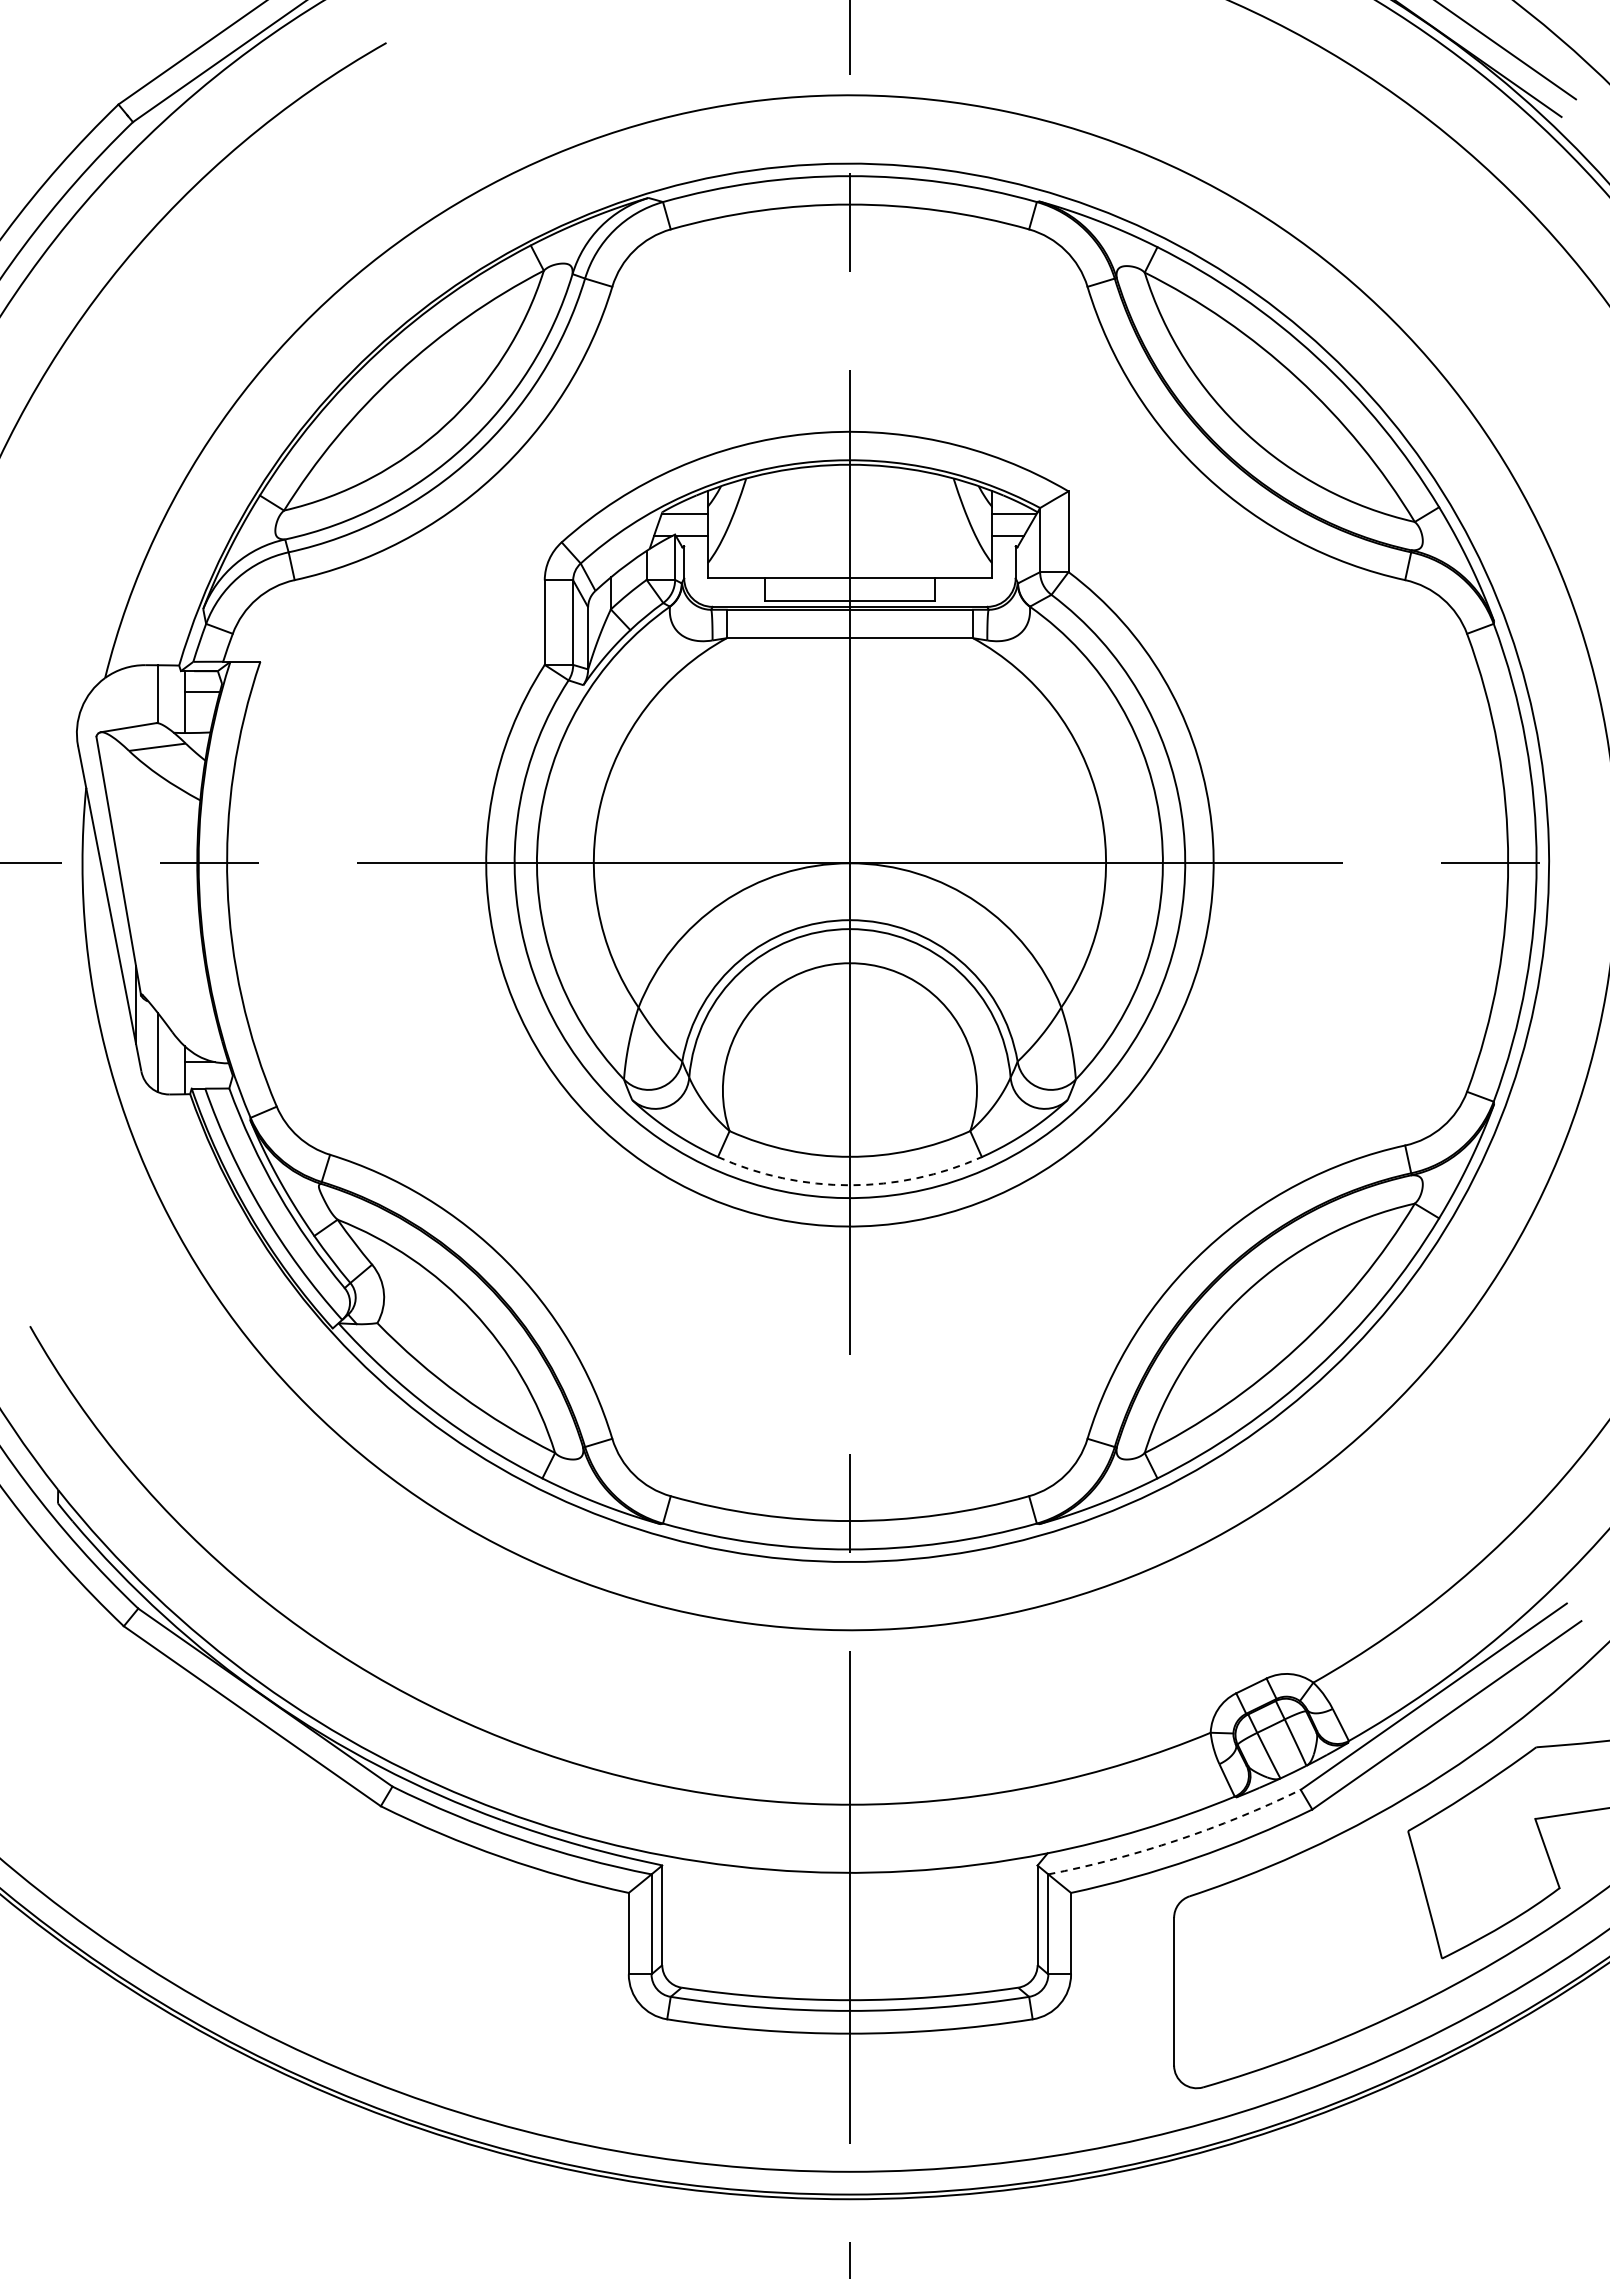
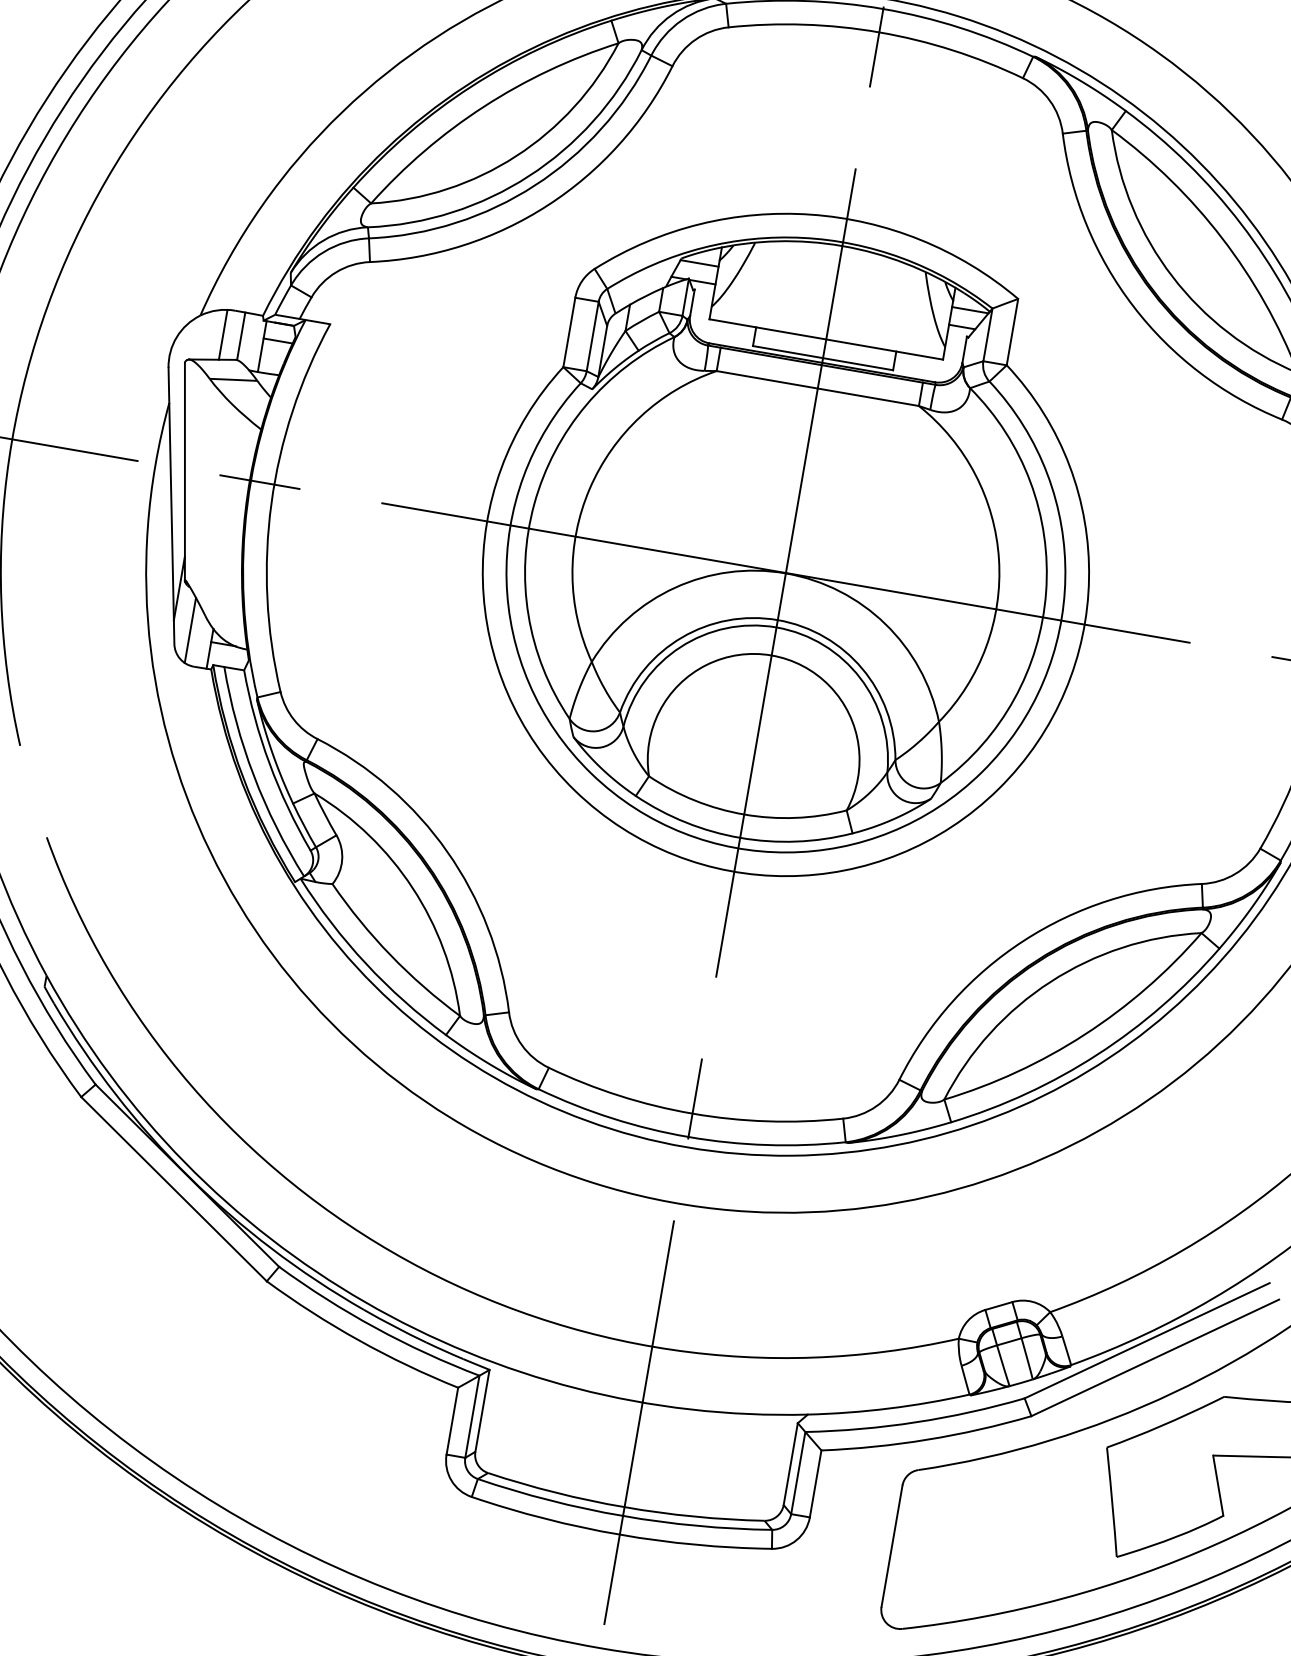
line: (136, 695) -> (223, 334), added
arc: (849, 1185) -> (739, 837), dashed -> solid
arc: (1177, 1840) -> (916, 1422), dashed -> solid

